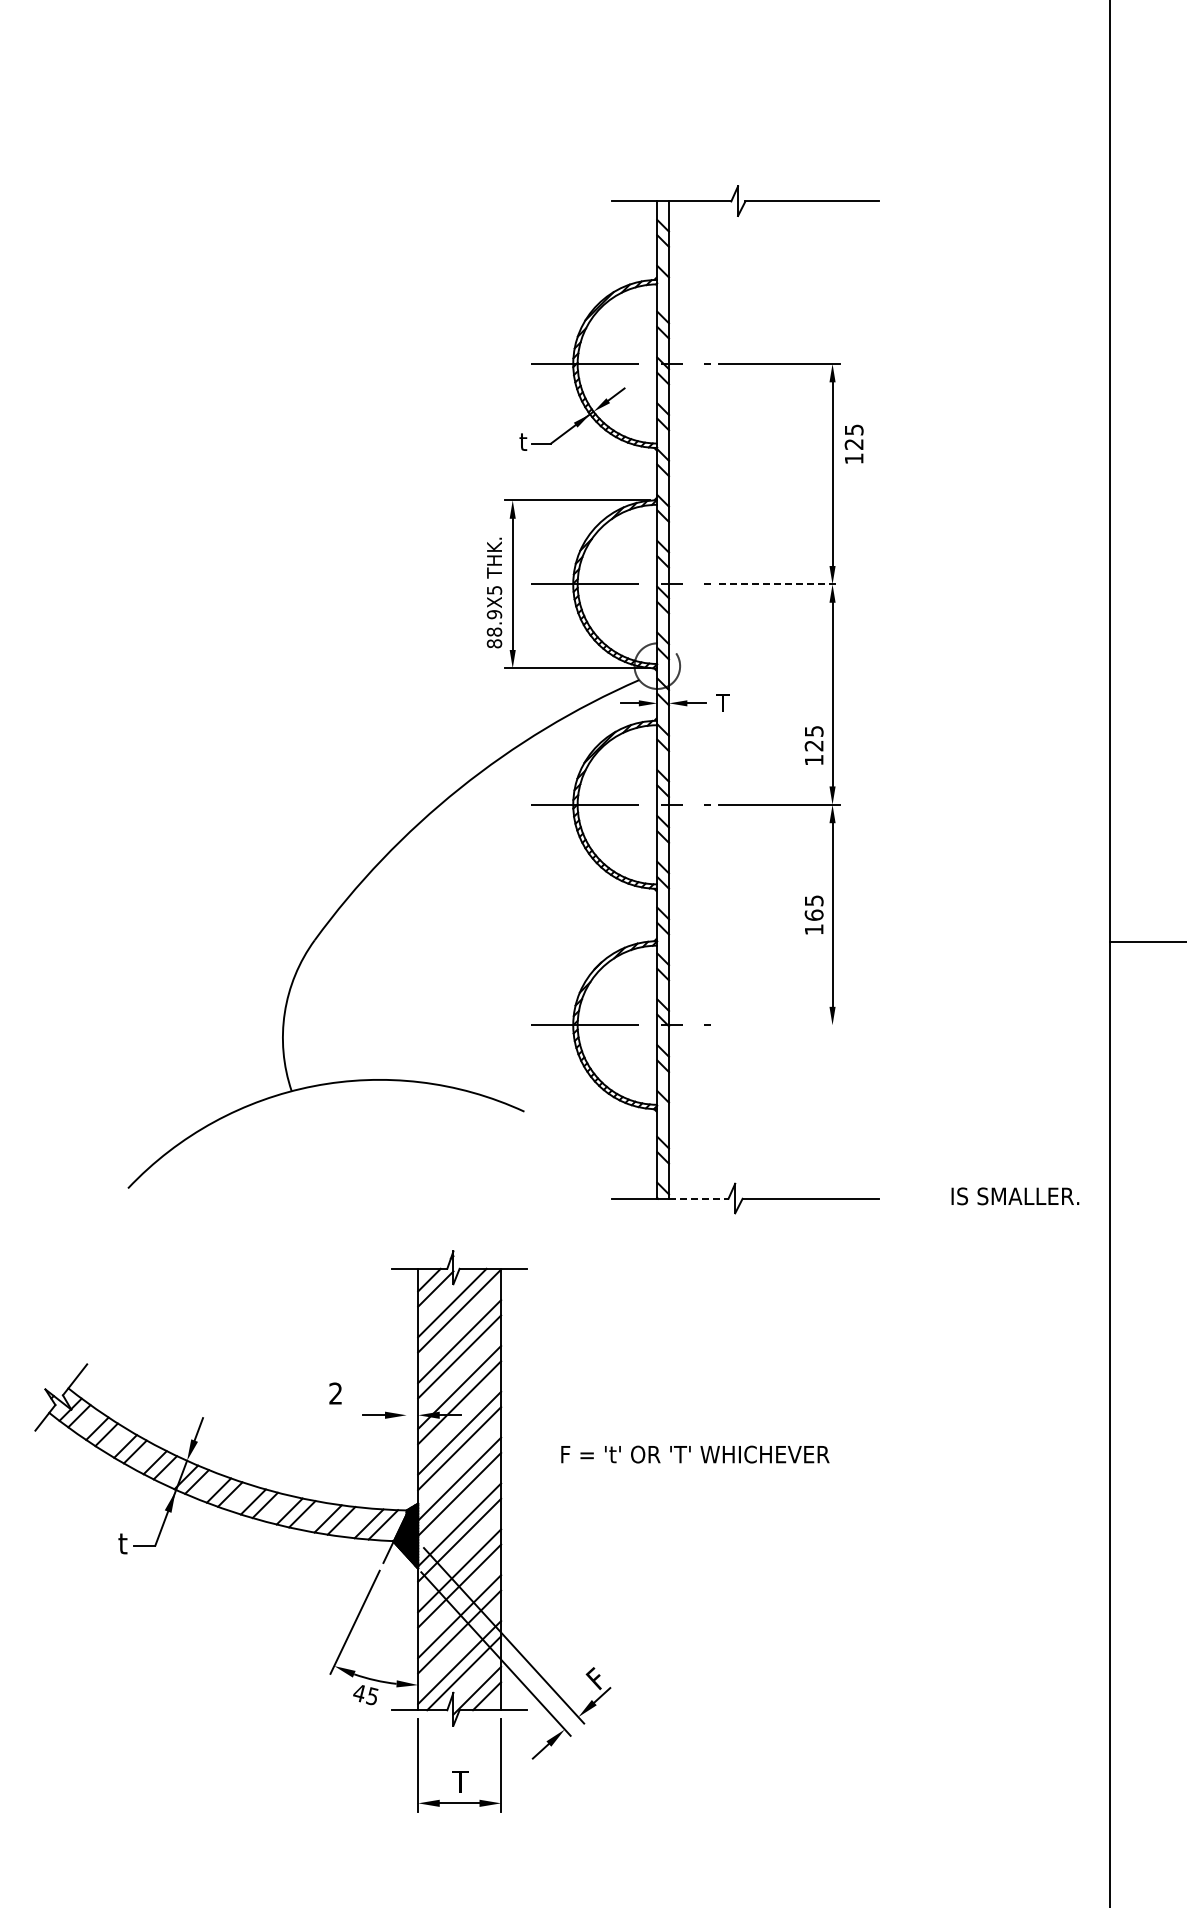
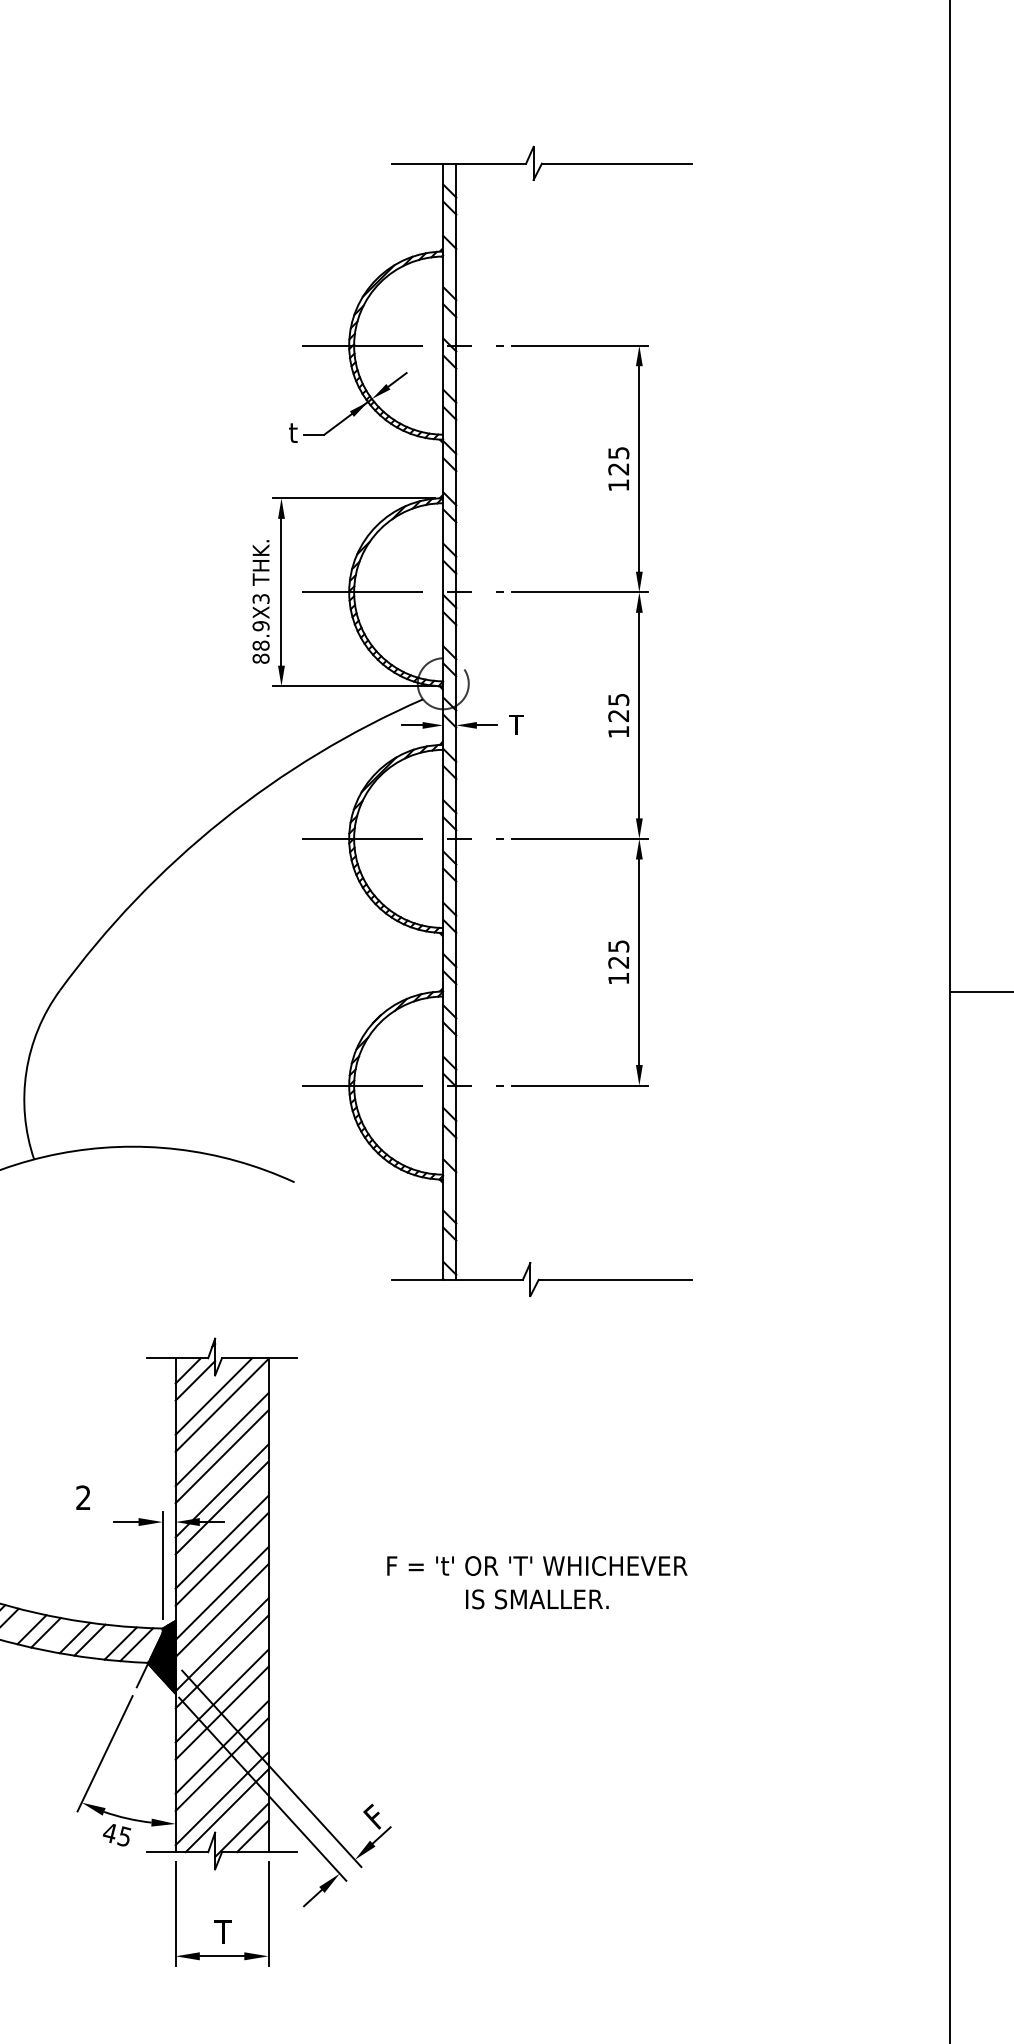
text: (853, 443) -> (618, 468), moved
line: (779, 584) -> (579, 592), dashed -> solid
text: (493, 590) -> (259, 599), 88.9X5 -> 88.9X3
text: (813, 745) -> (618, 715), moved
text: (813, 914) -> (618, 961), 165 -> 125
line: (778, 1025) -> (578, 1085), added
text: (1015, 1196) -> (537, 1599), moved
line: (698, 1198) -> (489, 1279), dashed -> solid
line: (406, 1453) -> (162, 1564), added
text: (695, 1454) -> (537, 1565), moved

